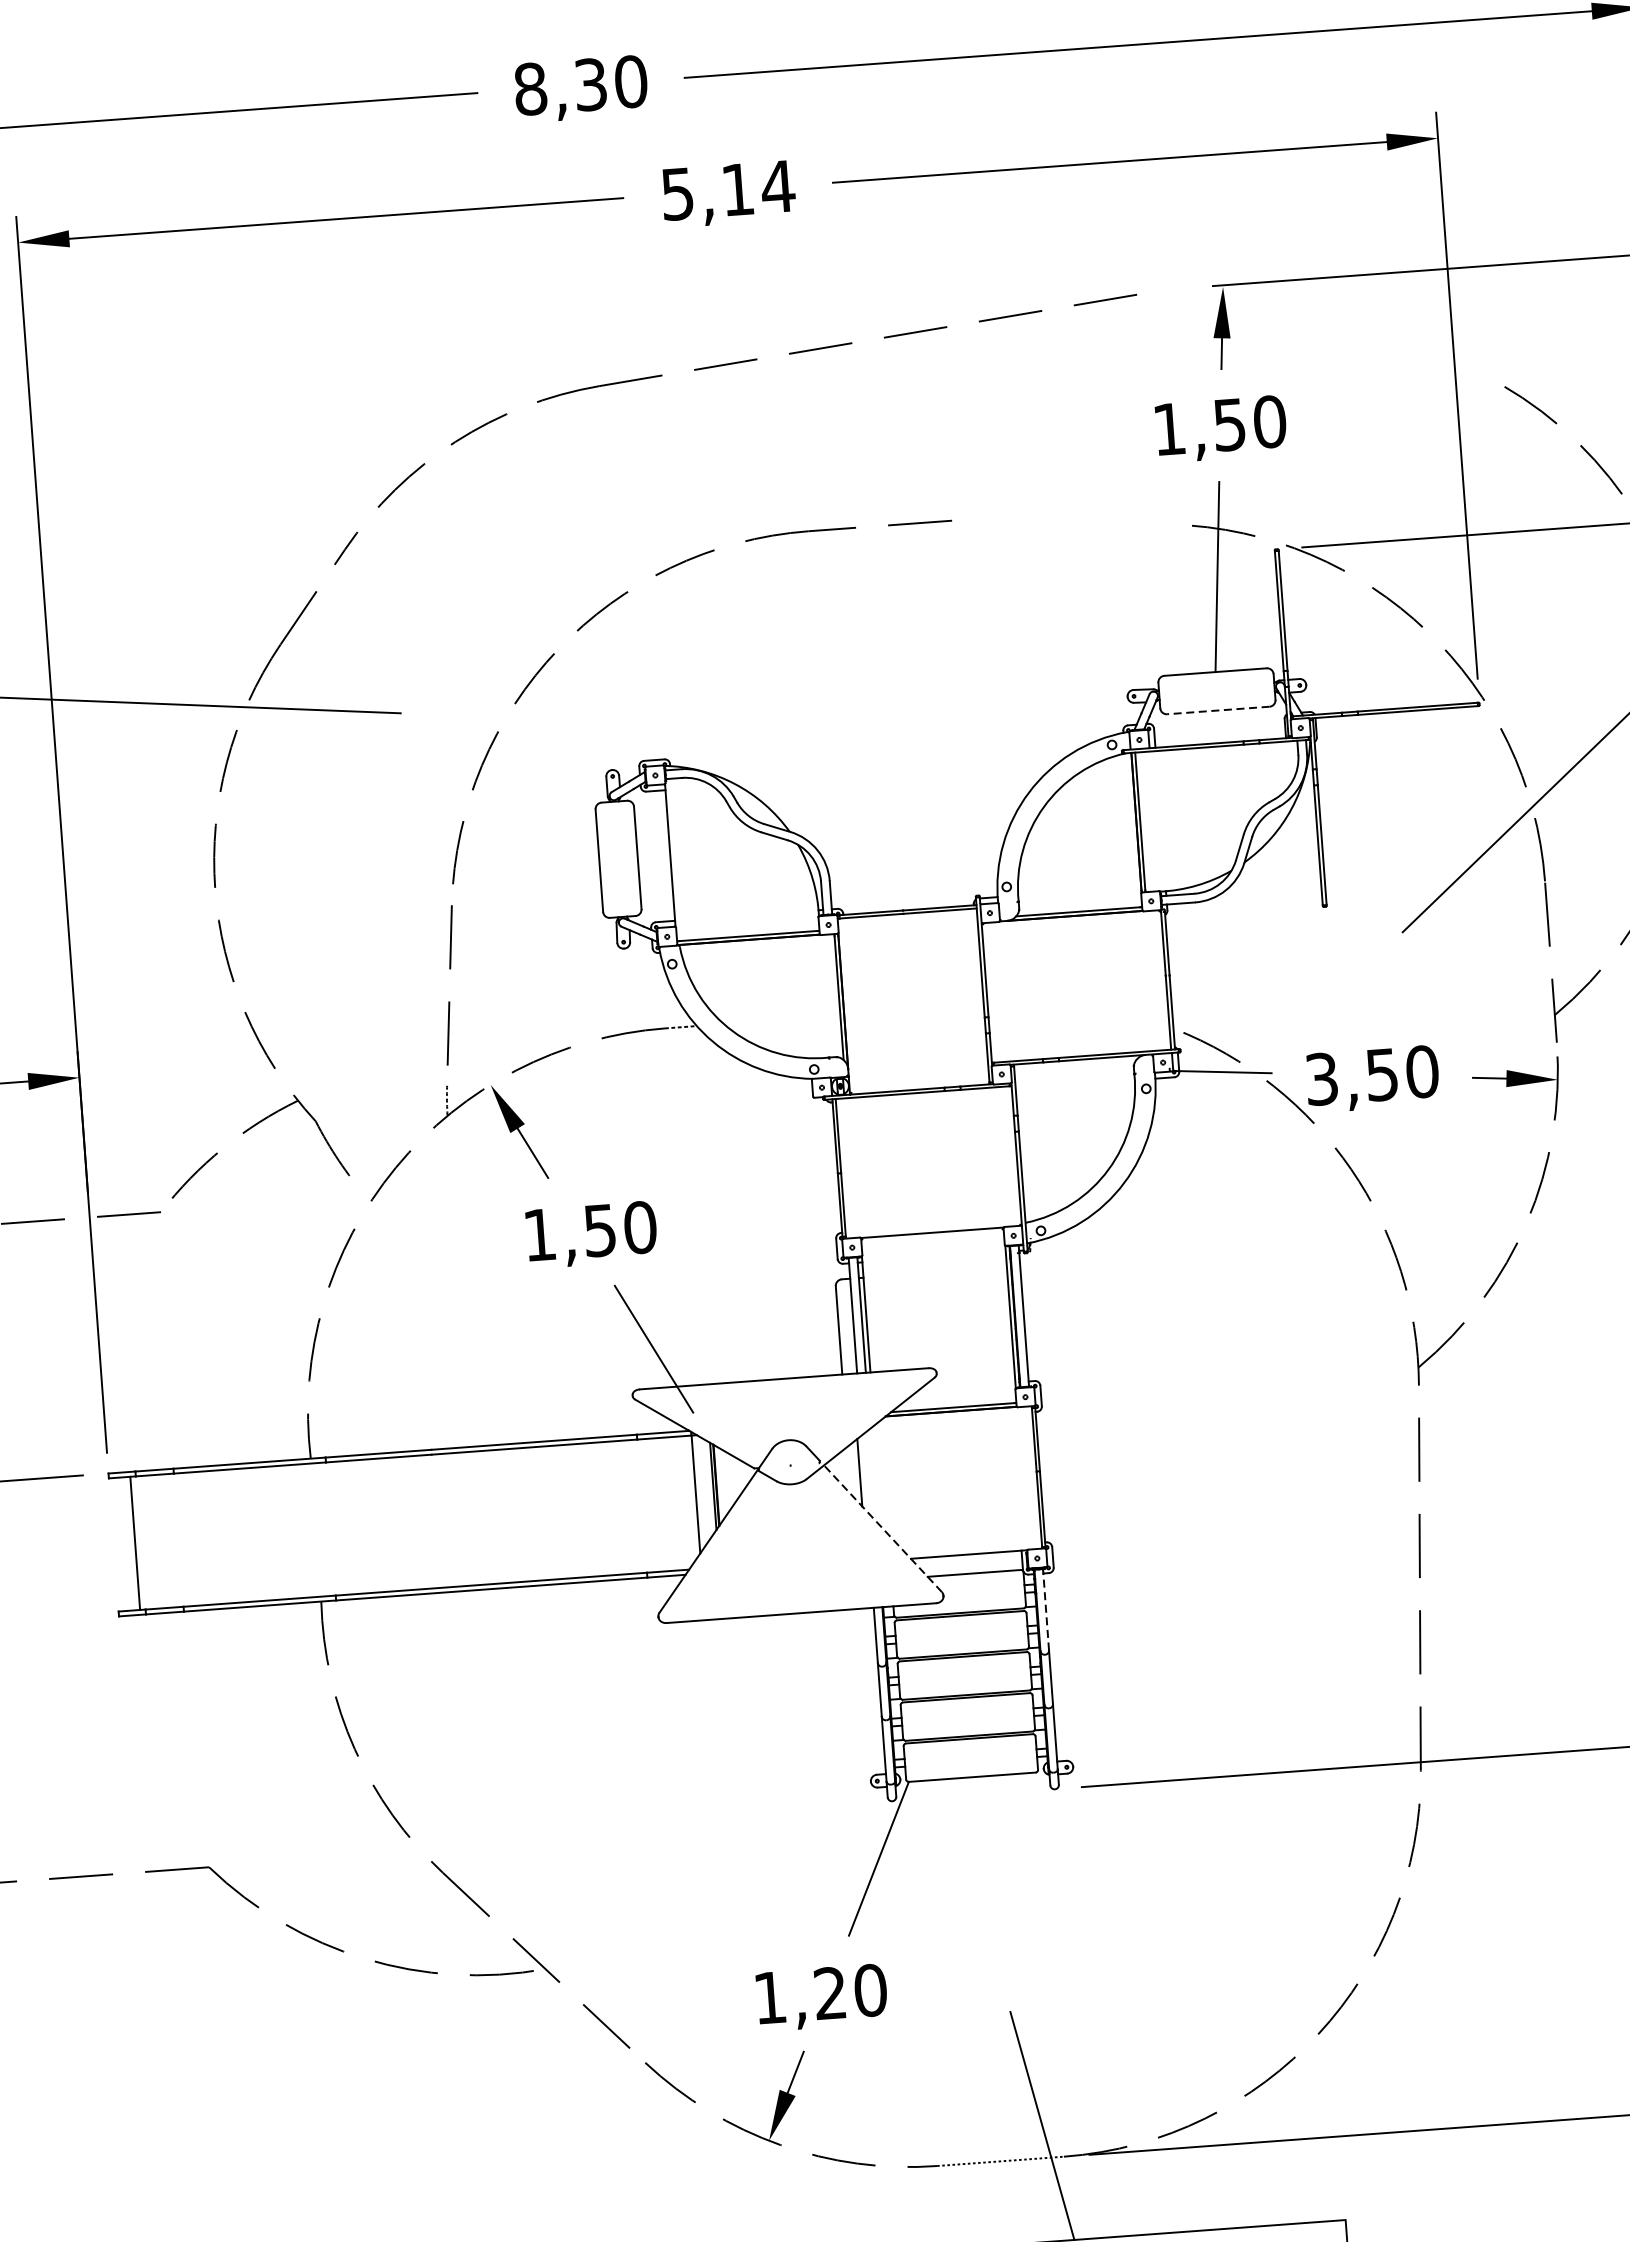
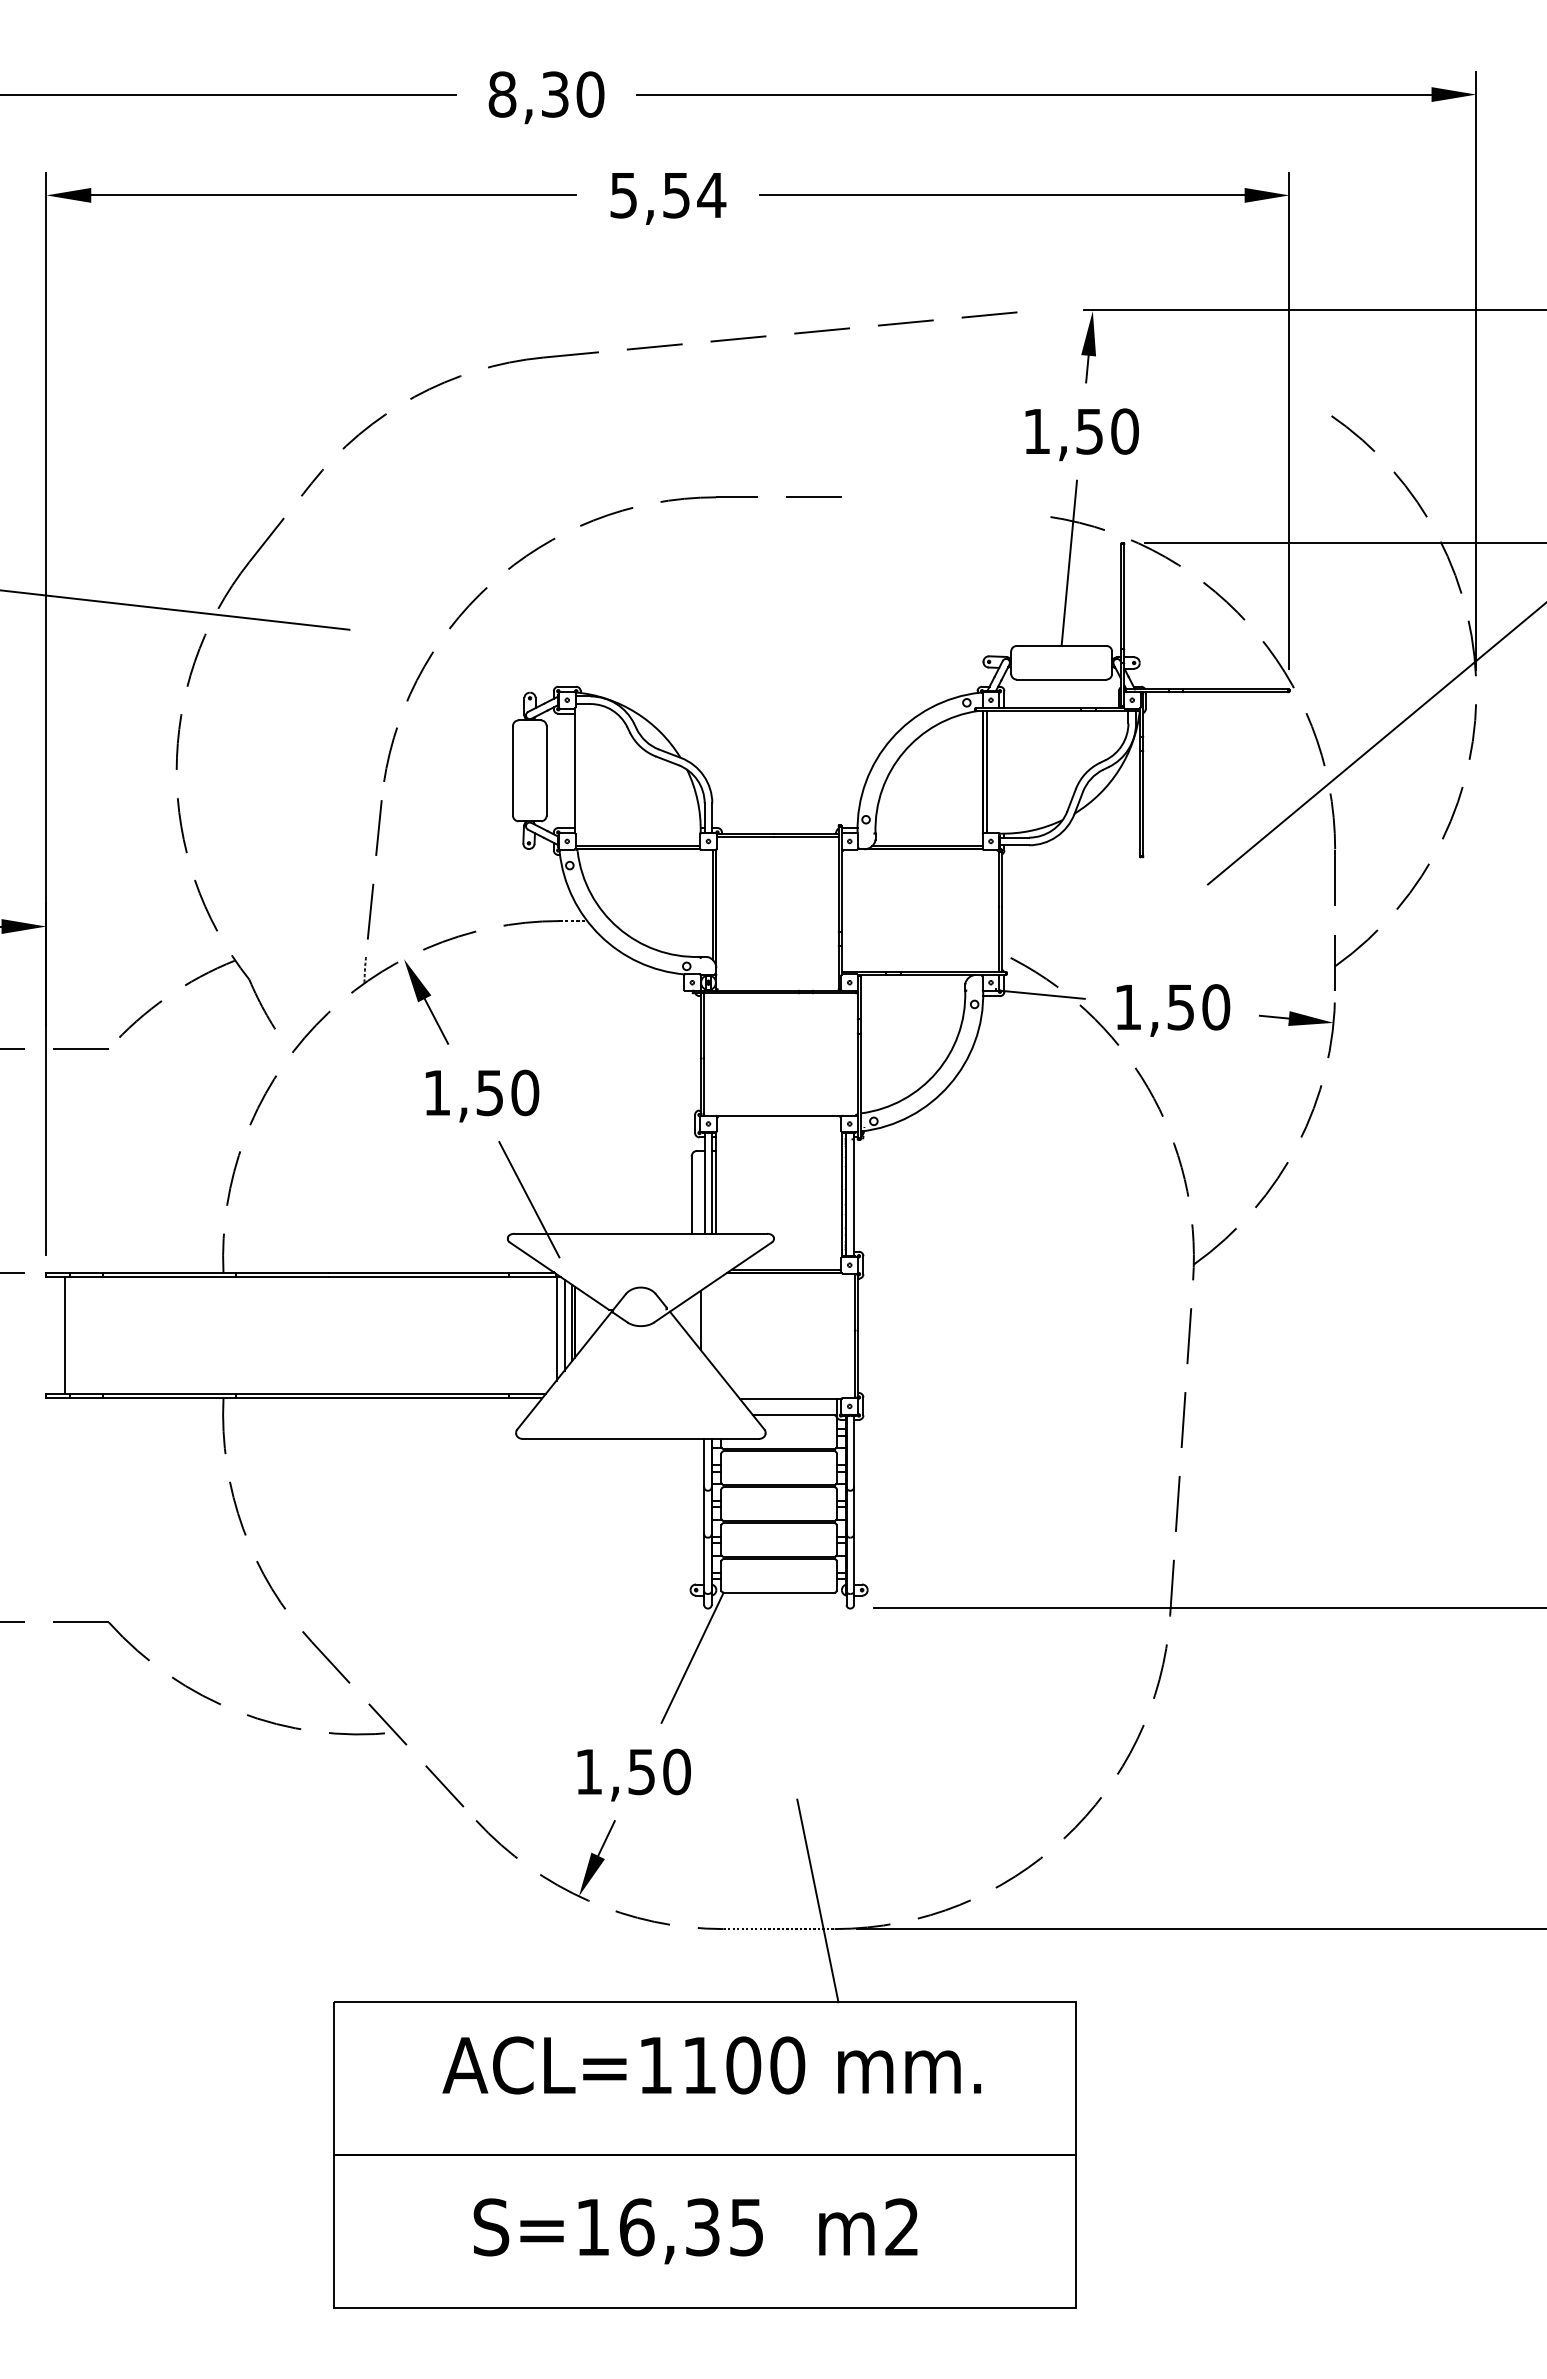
text: (737, 189) -> (676, 195), 5,14 -> 5,54
line: (1218, 710) -> (1061, 679), dashed -> solid
text: (1322, 1079) -> (1128, 1007), 3,50 -> 1,50
line: (704, 1488) -> (564, 1324), added
line: (883, 1528) -> (717, 1370), dashed -> solid
line: (1046, 1609) -> (854, 1451), dashed -> solid
text: (830, 1992) -> (641, 1771), 1,20 -> 1,50

